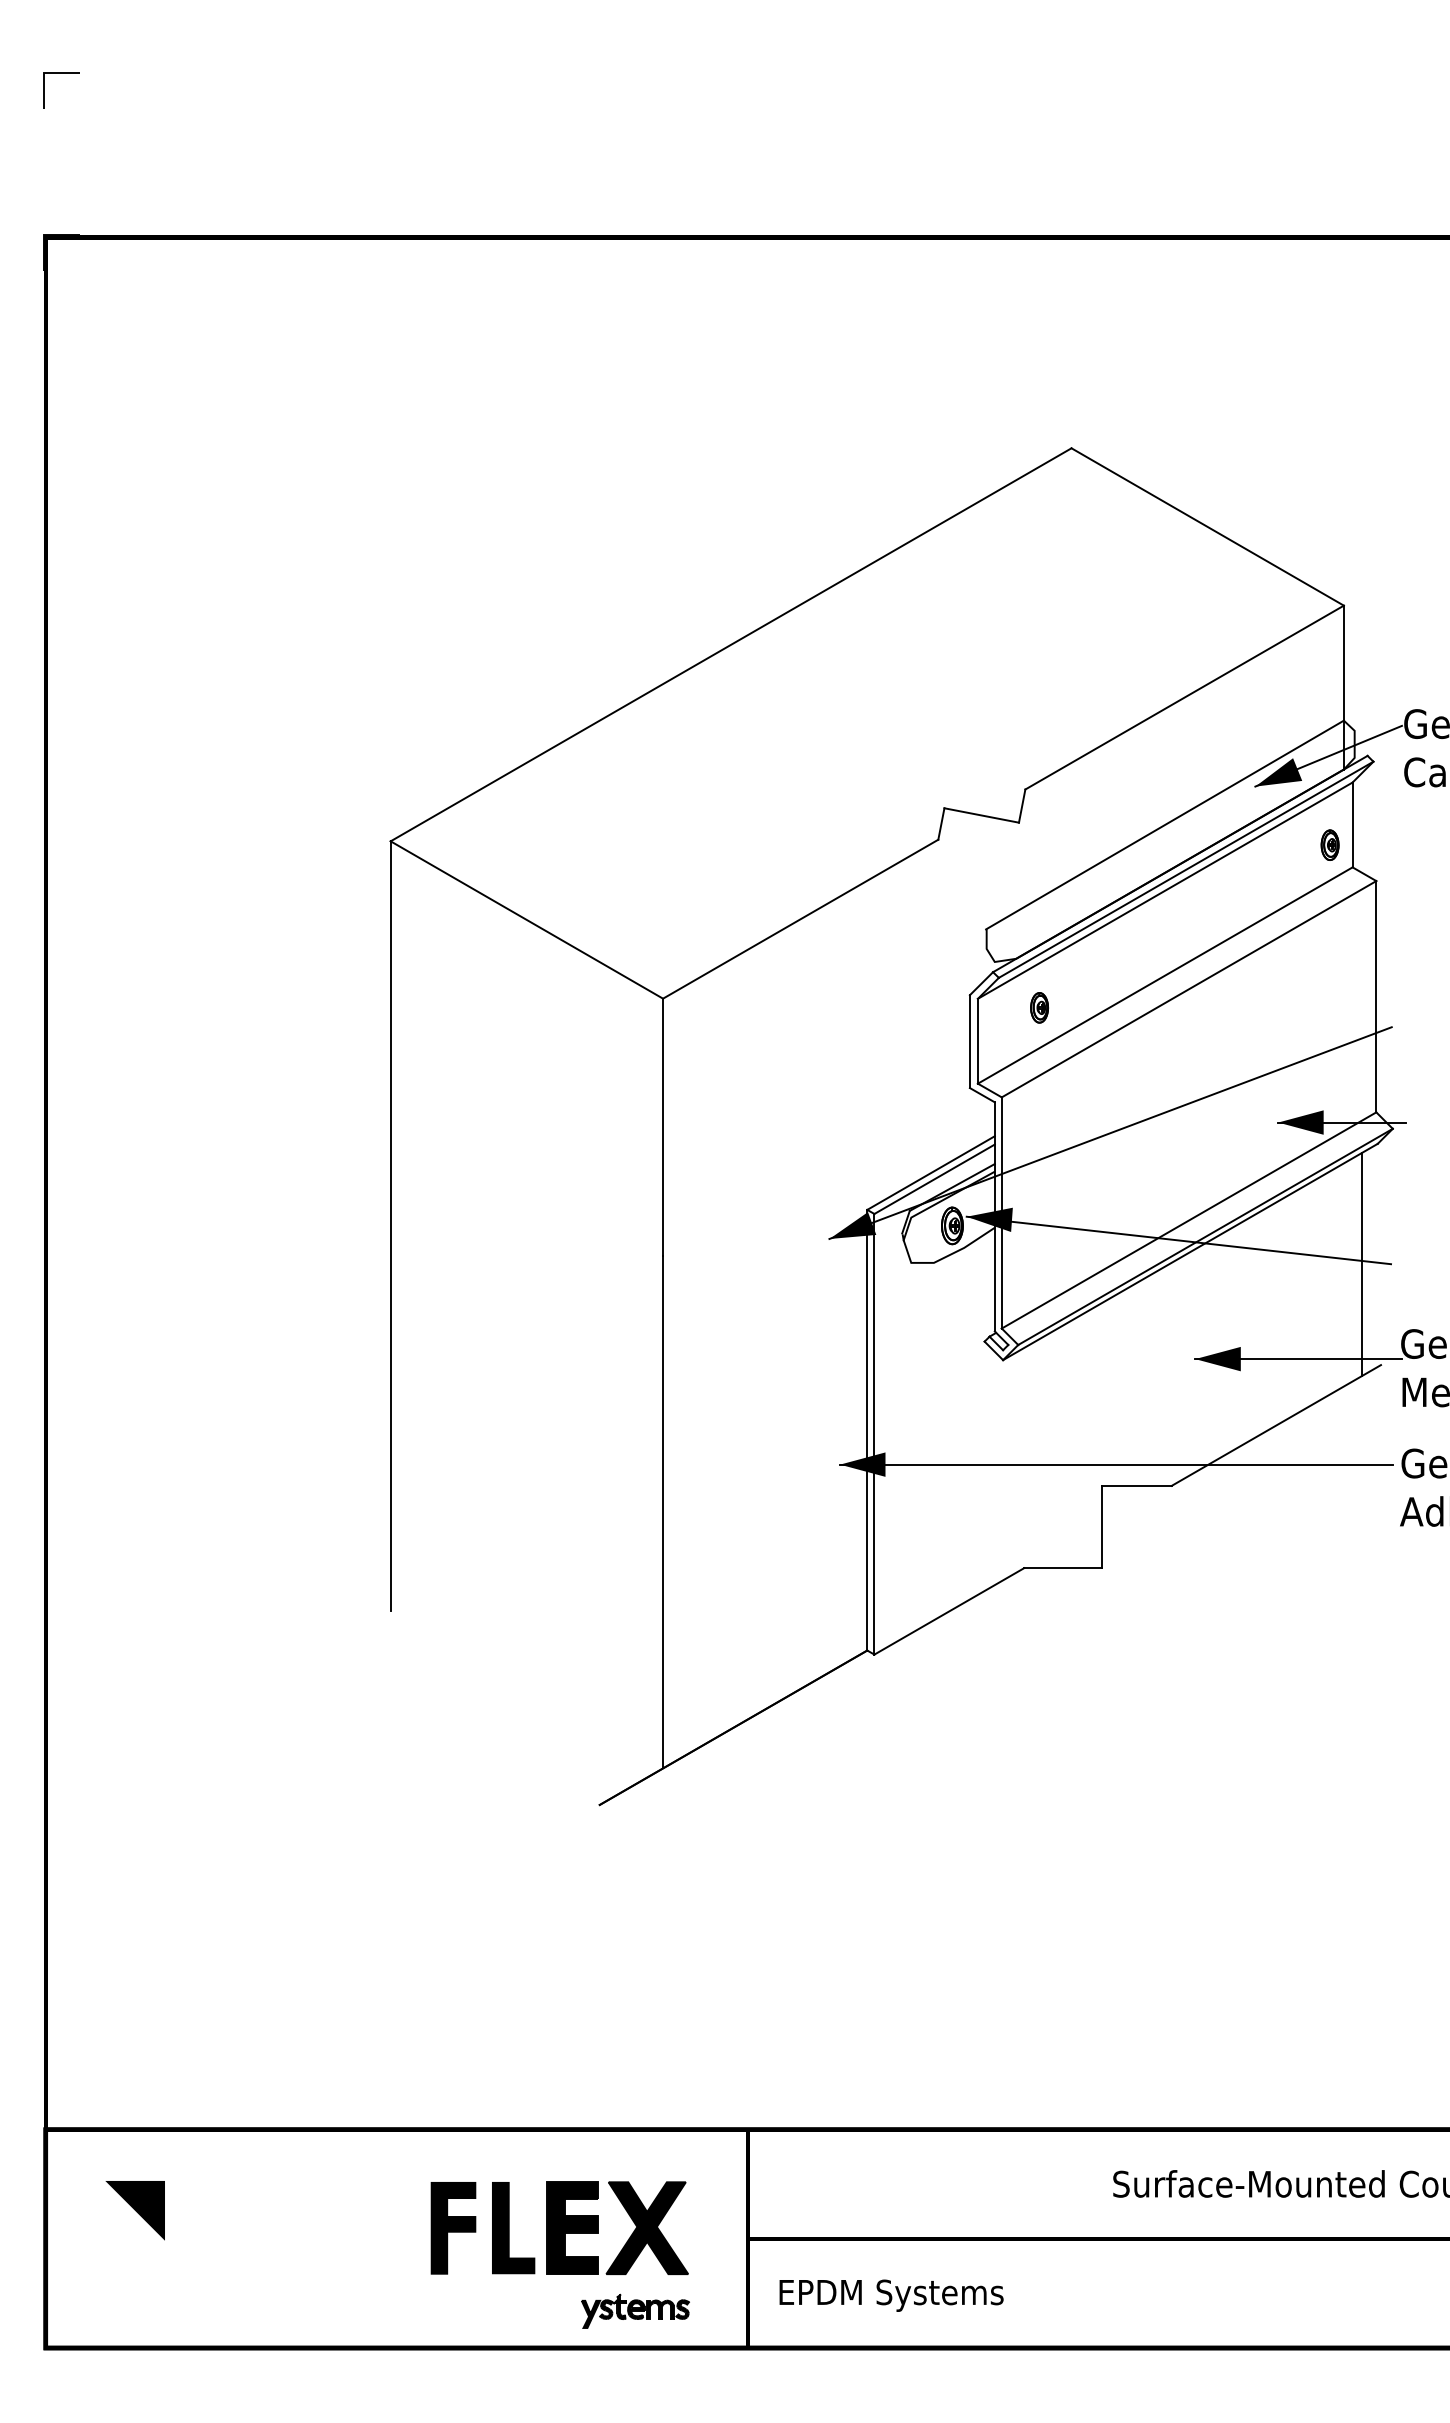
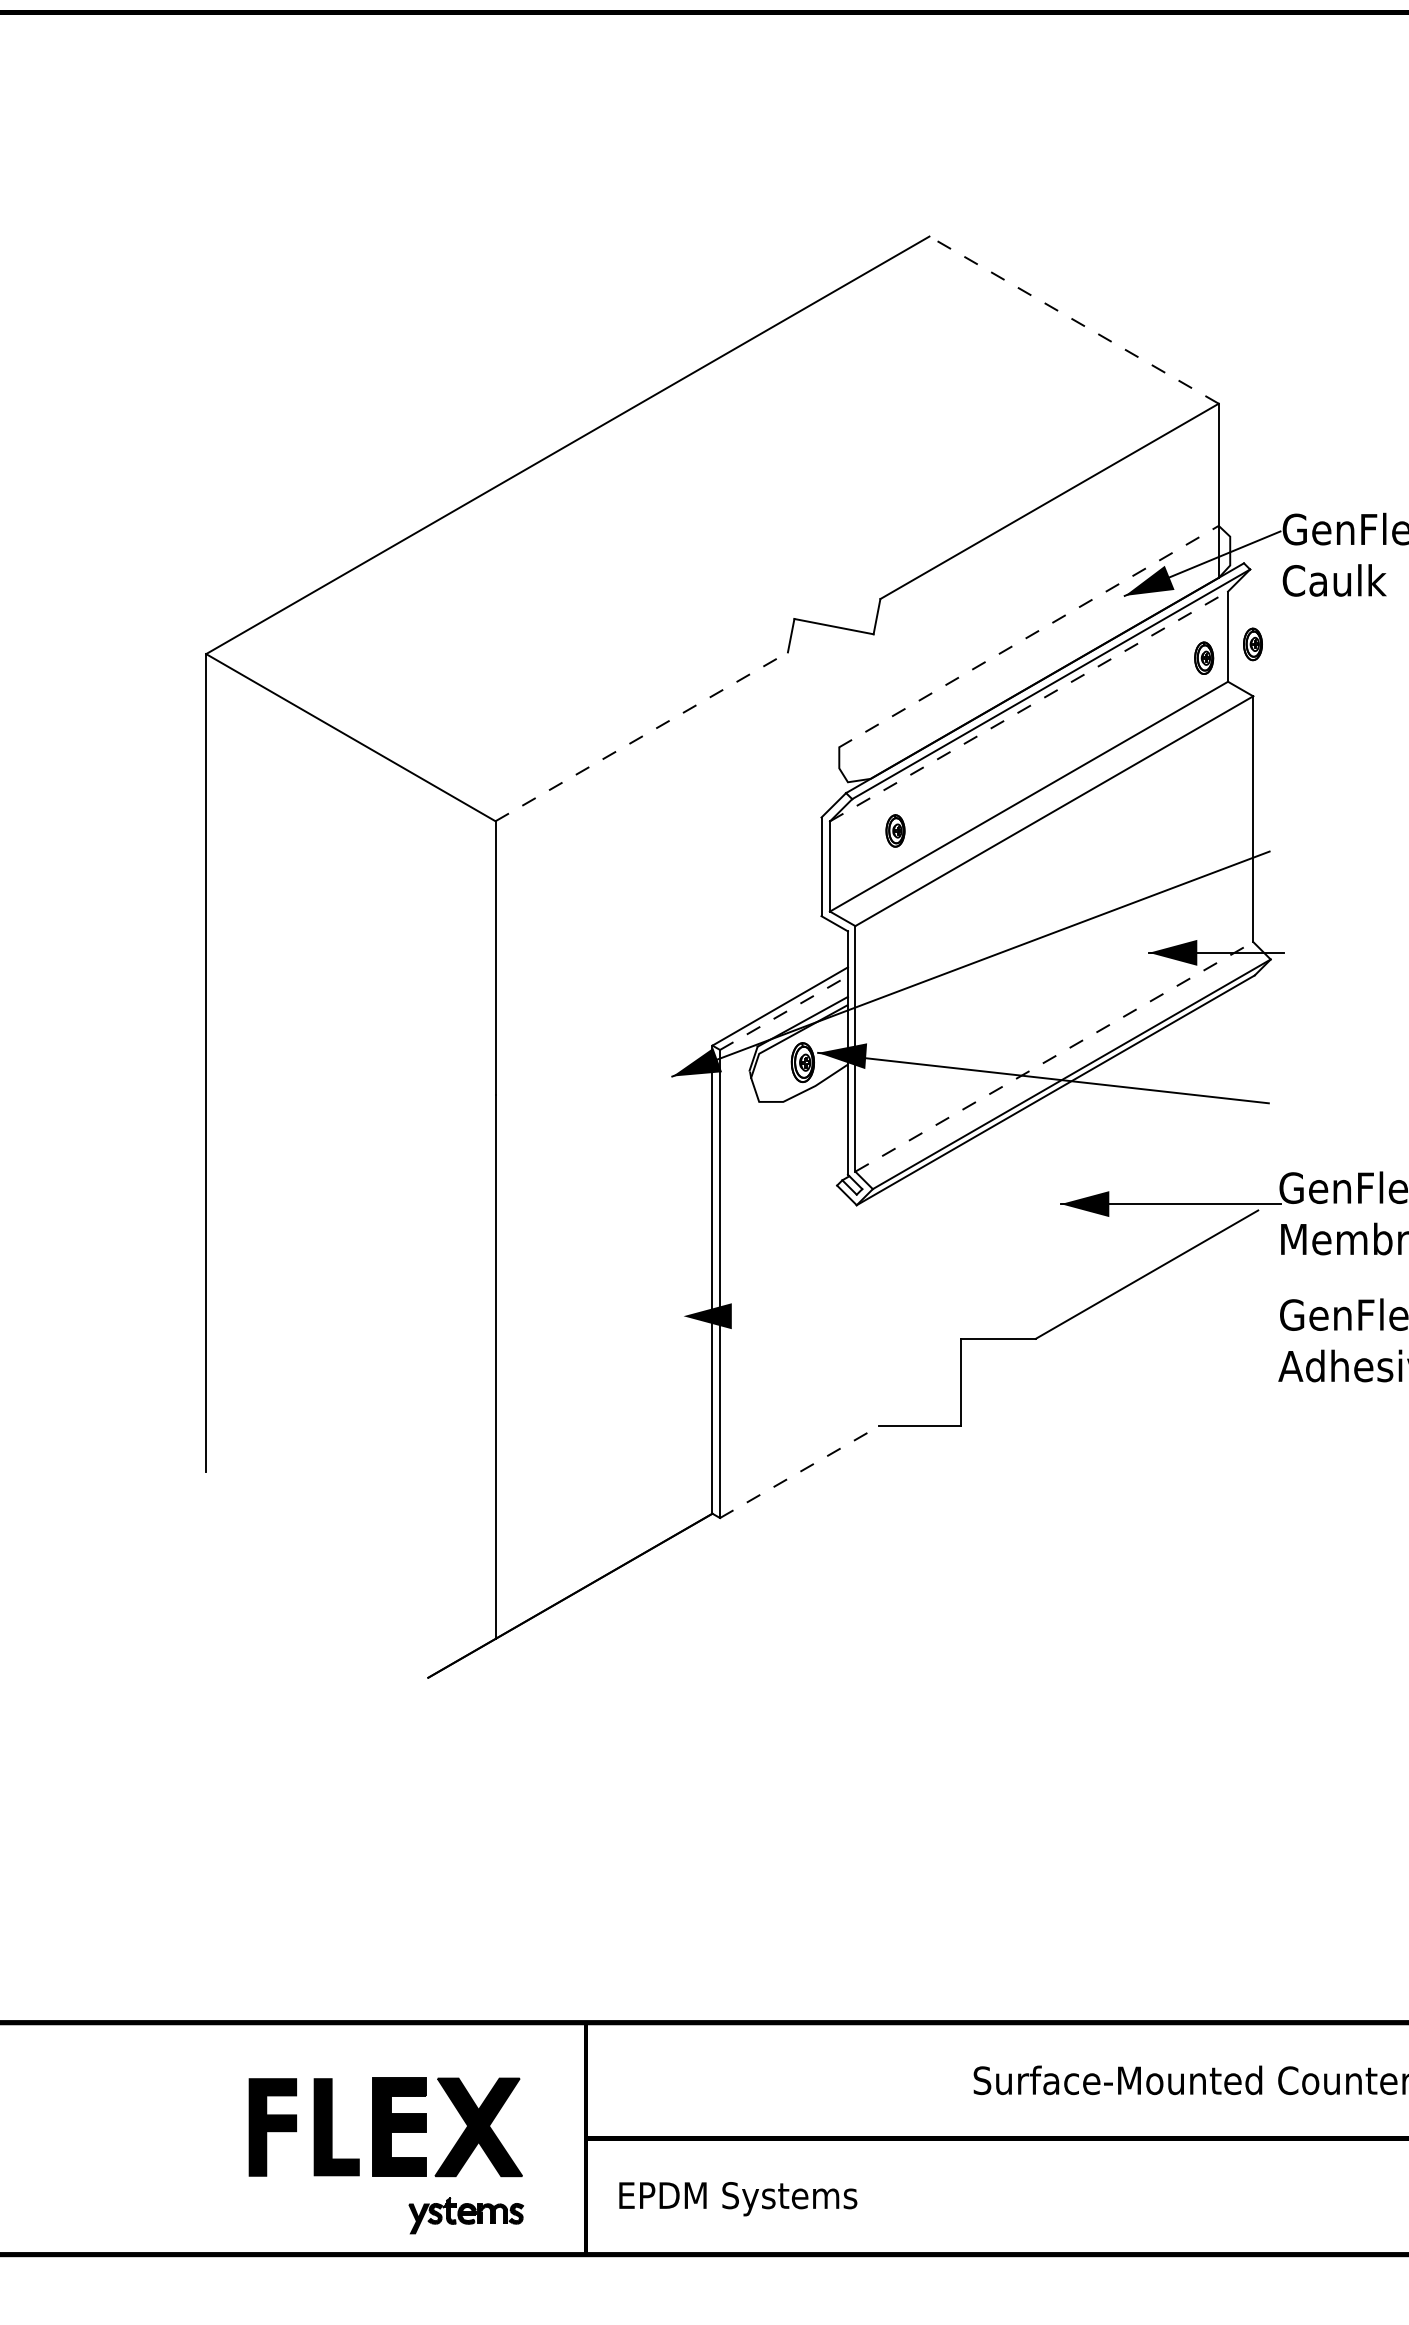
line: (1207, 526) -> (1073, 319), solid -> dashed
line: (1165, 824) -> (1029, 636), solid -> dashed
part: (1375, 831) -> (1252, 643), added
line: (1165, 890) -> (1029, 706), solid -> dashed
line: (800, 919) -> (641, 737), solid -> dashed
line: (935, 1179) -> (784, 1013), solid -> dashed
line: (1189, 1220) -> (1054, 1056), solid -> dashed
line: (1361, 1264) -> (1237, 1103), removed
line: (1116, 1464) -> (977, 1316), removed
line: (949, 1611) -> (799, 1472), solid -> dashed

